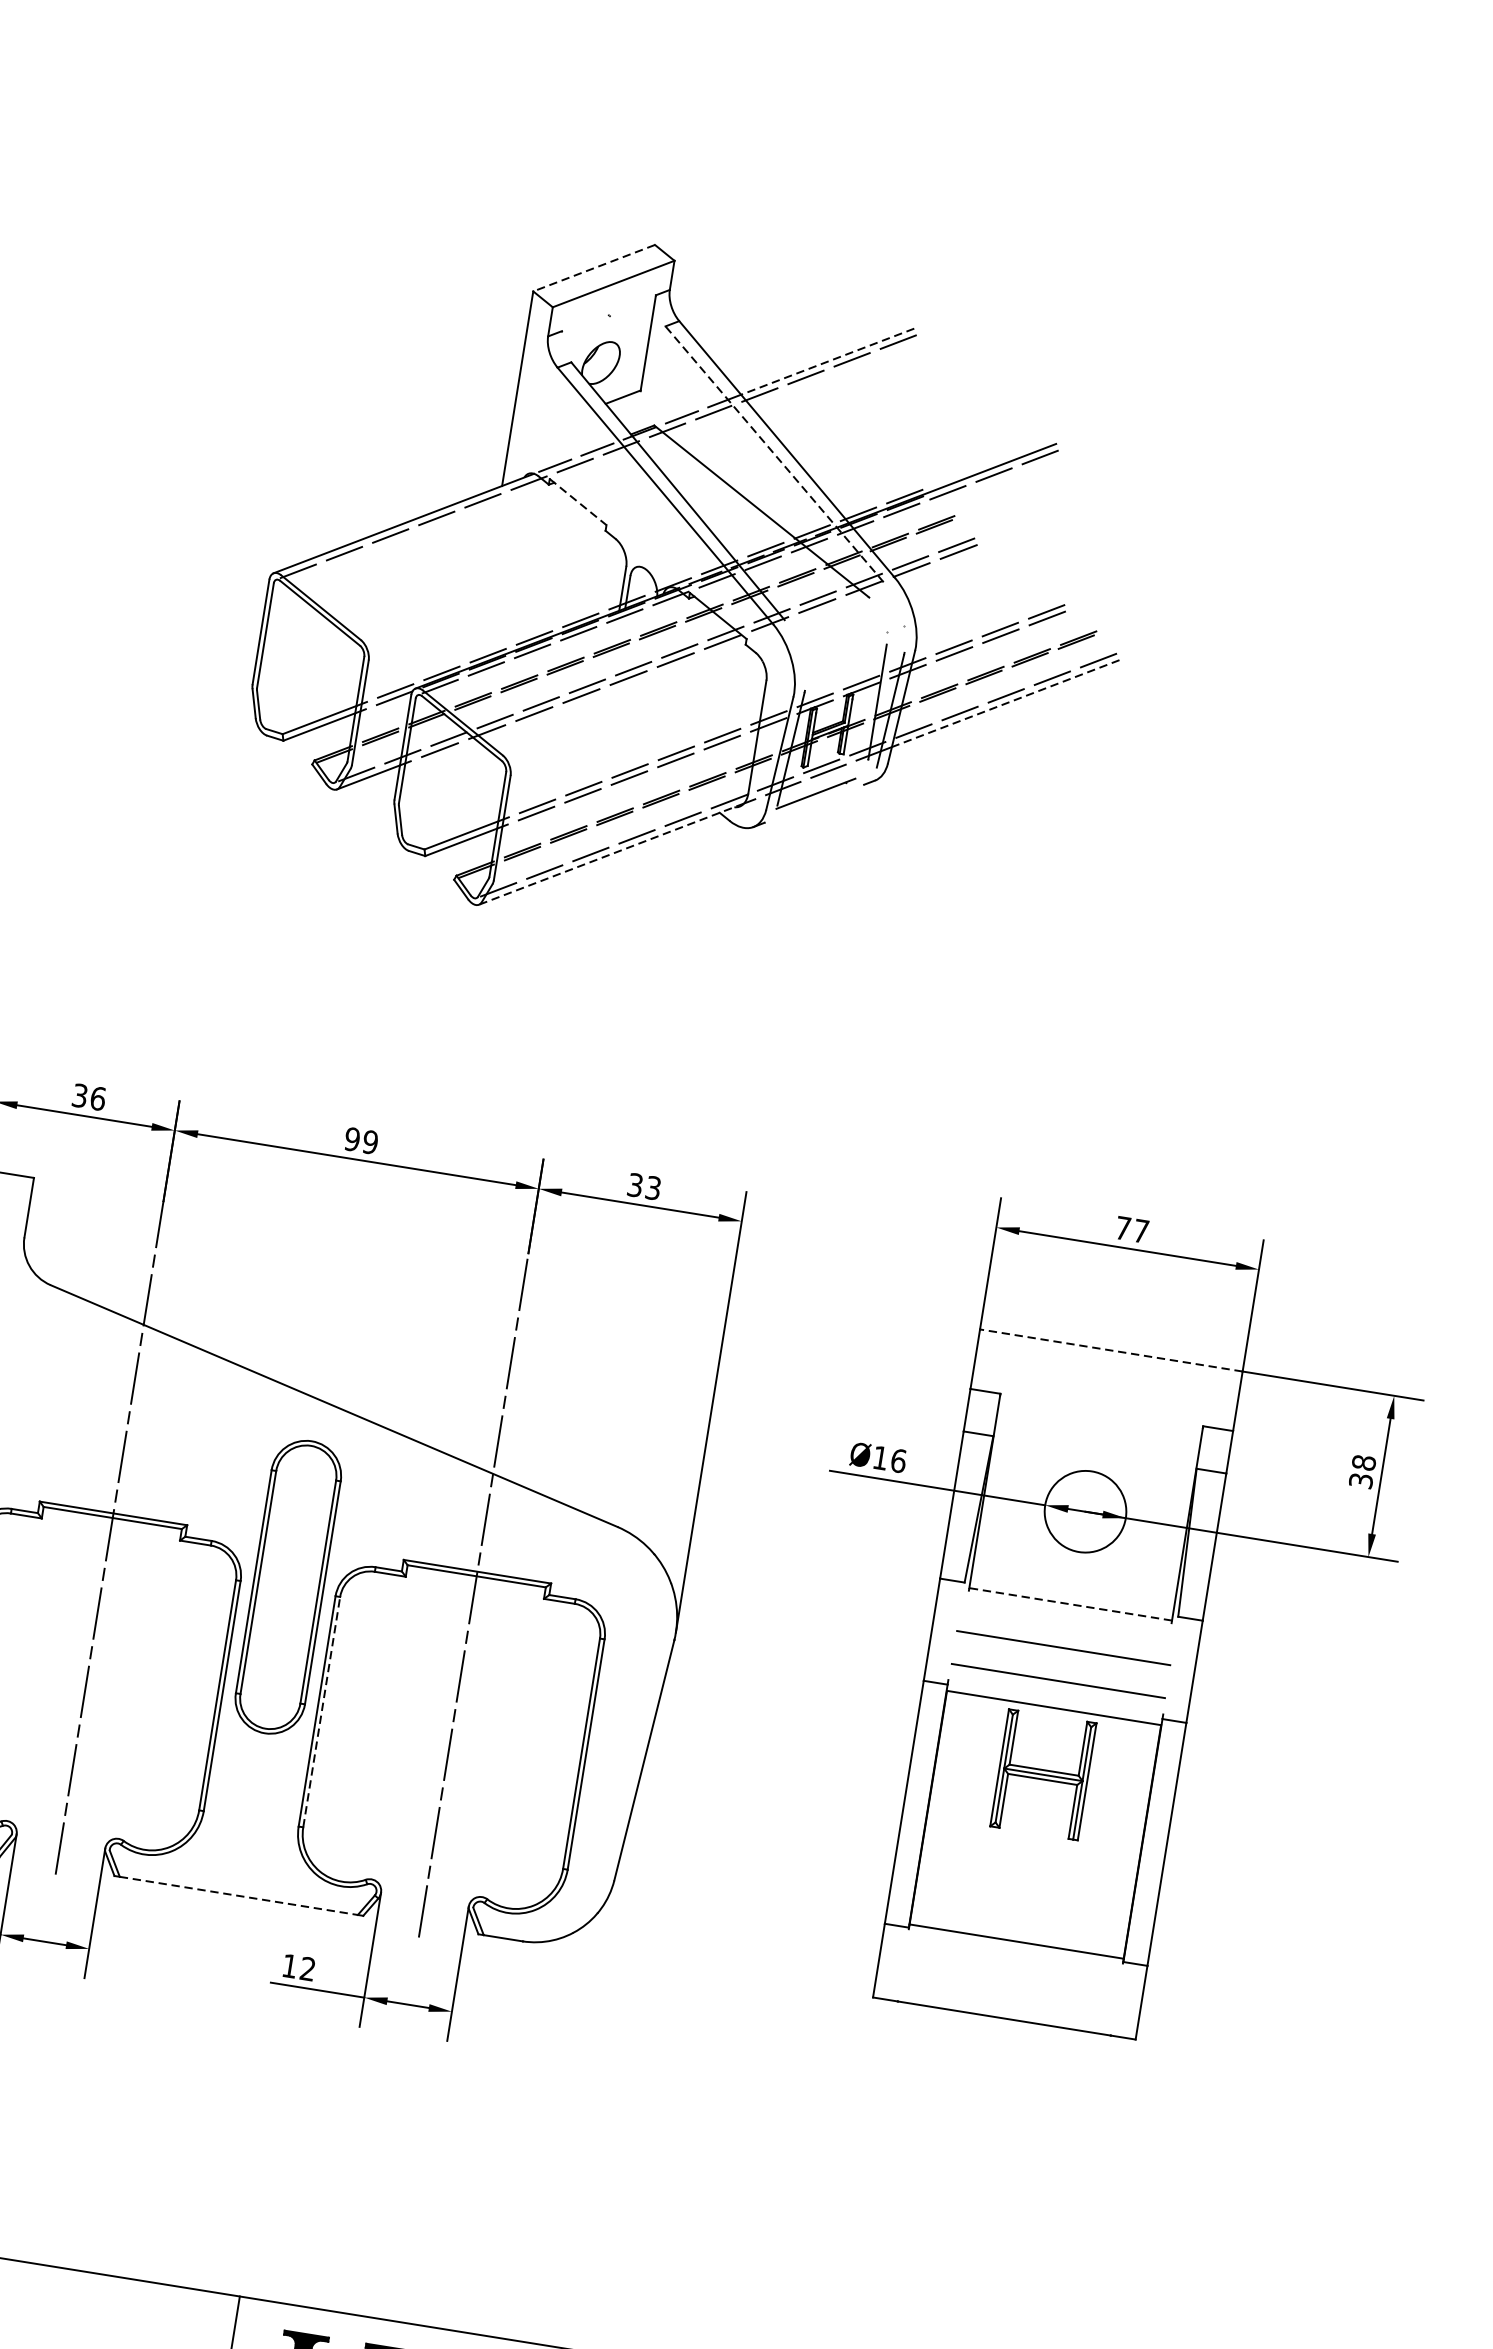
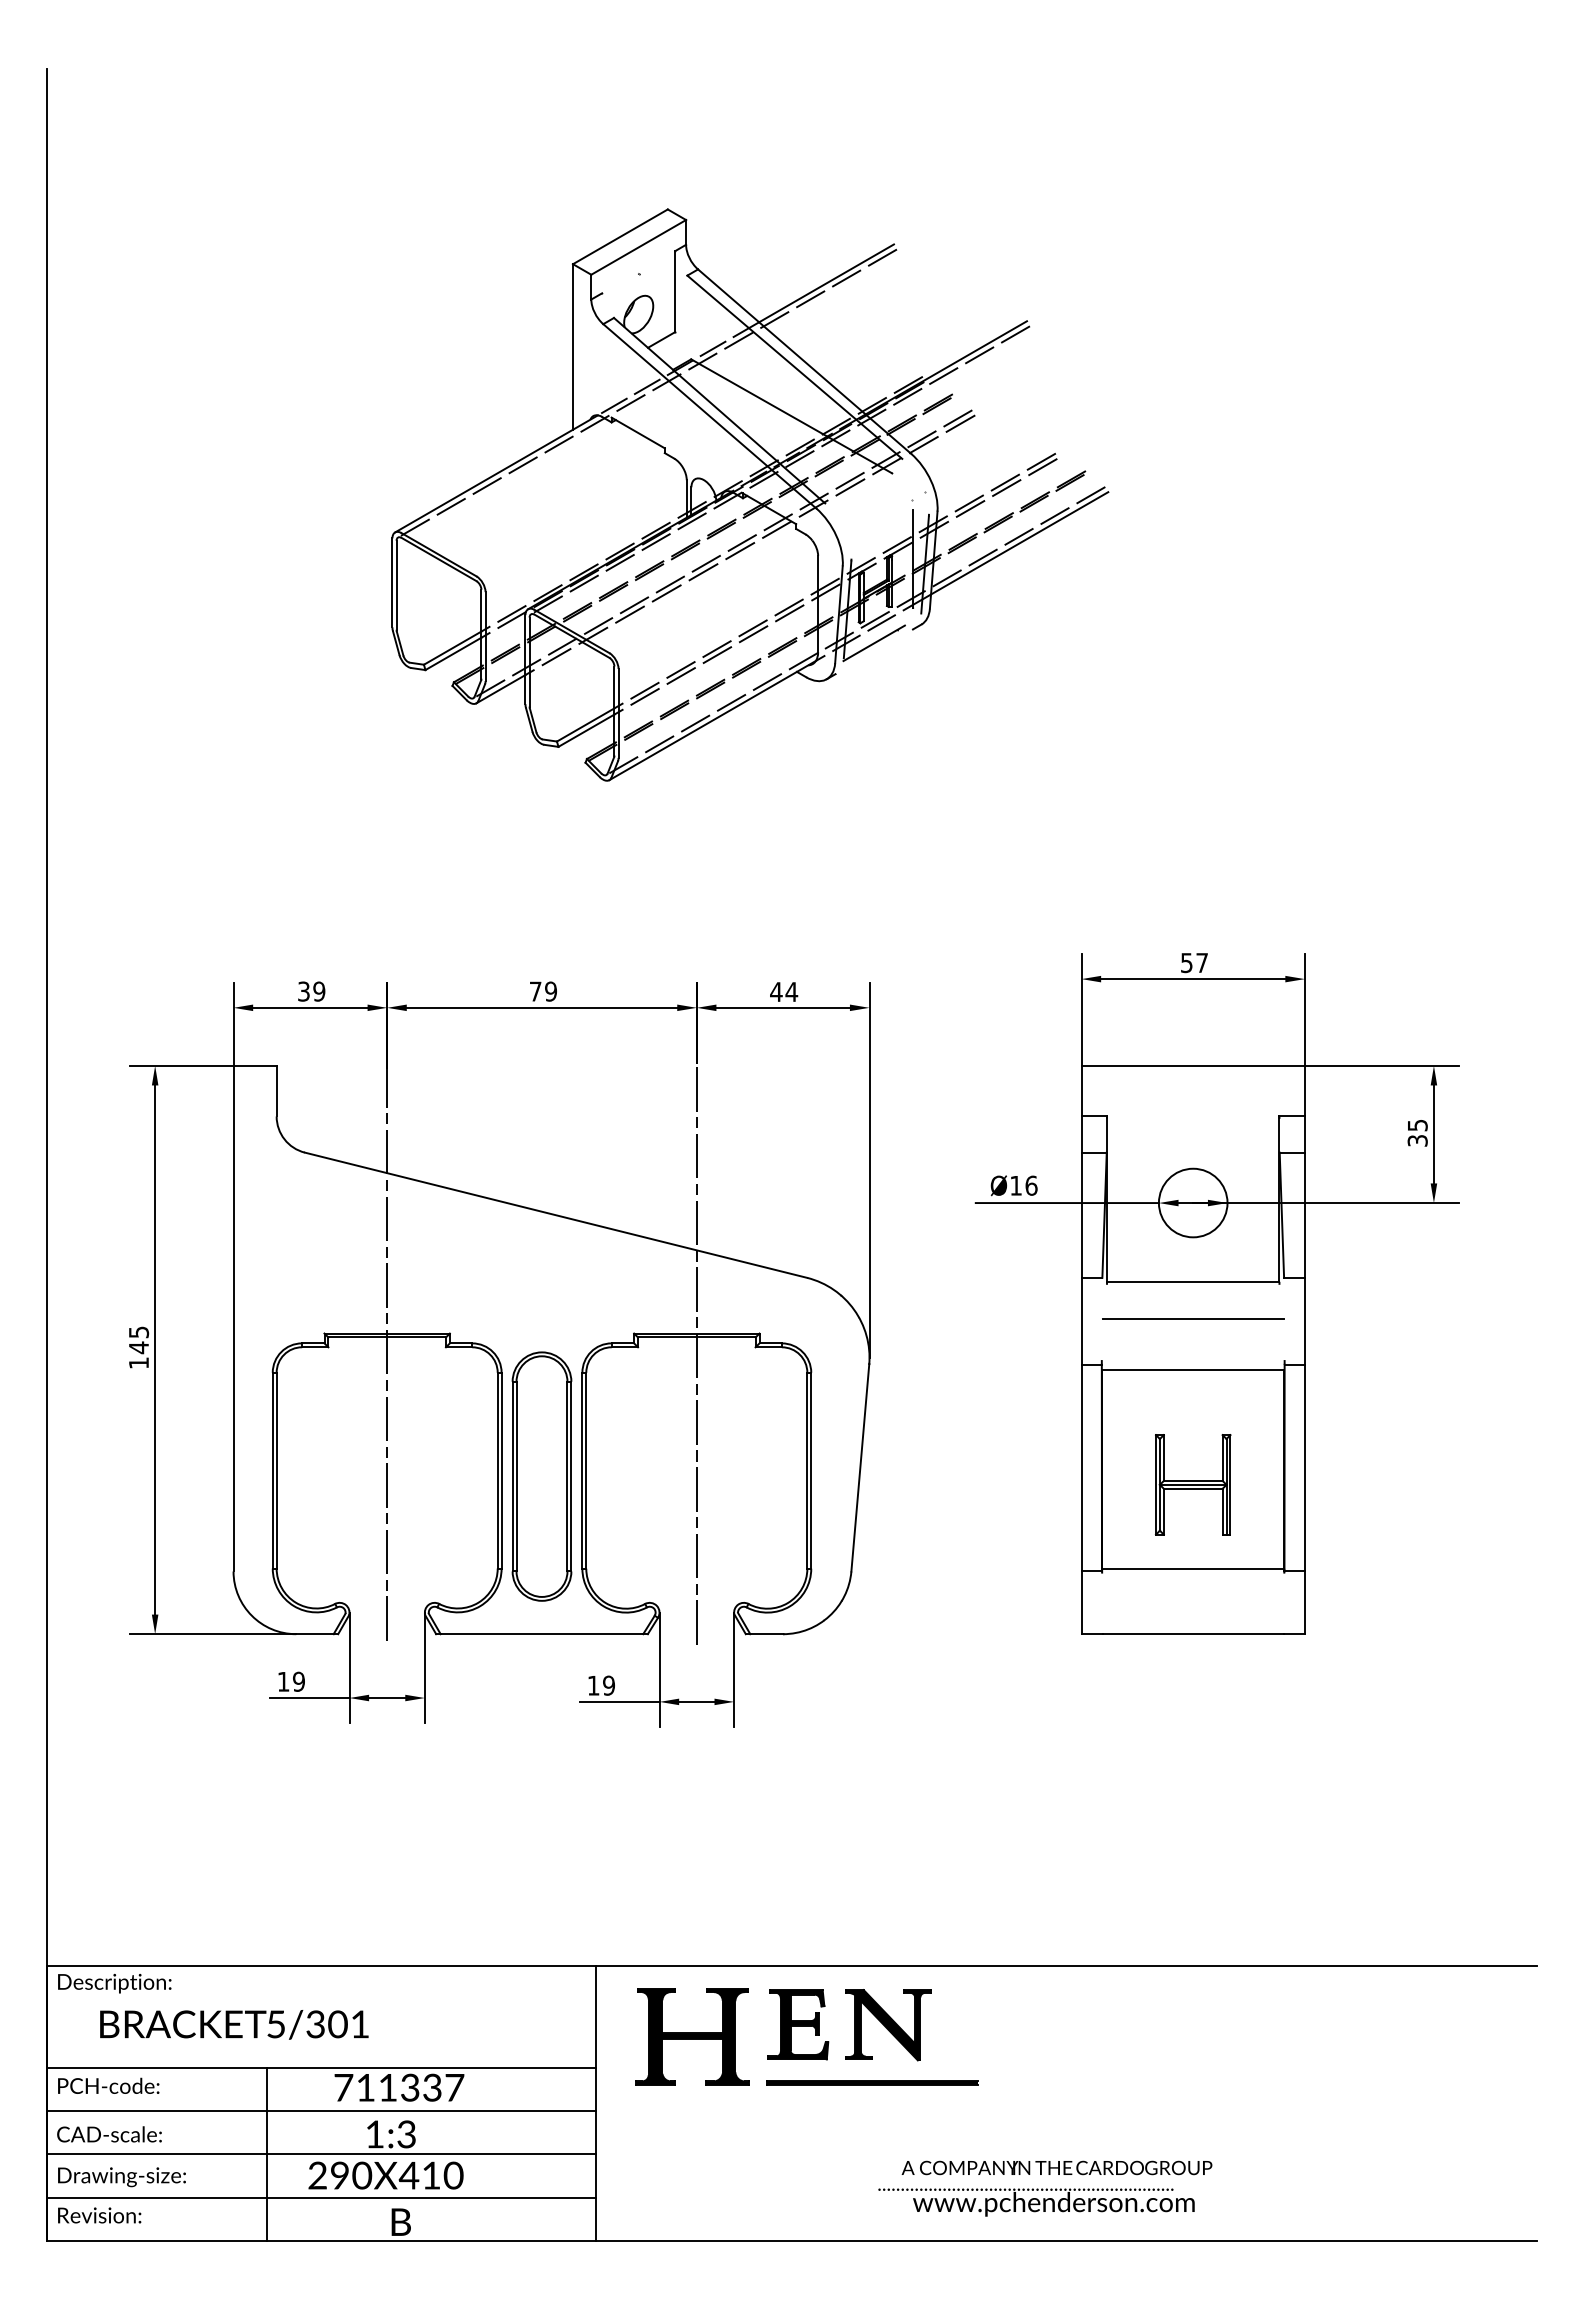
line: (594, 267) -> (620, 236), dashed -> solid
line: (827, 361) -> (826, 283), dashed -> solid
line: (774, 453) -> (794, 366), dashed -> solid
line: (578, 501) -> (638, 432), dashed -> solid
line: (1005, 703) -> (1019, 543), dashed -> solid
line: (611, 854) -> (712, 720), dashed -> solid
text: (98, 1098) -> (319, 991), 36 -> 39
text: (352, 1139) -> (535, 991), 99 -> 79
text: (644, 1187) -> (784, 992), 33 -> 44
text: (1122, 1228) -> (1186, 963), 77 -> 57
line: (1111, 1350) -> (1193, 1065), dashed -> solid
text: (1363, 1462) -> (1417, 1125), 38 -> 35
part: (287, 1587) -> (541, 1476), moved
line: (1069, 1603) -> (1192, 1281), dashed -> solid
line: (1058, 1680) -> (1193, 1346), removed
line: (322, 1711) -> (586, 1470), dashed -> solid
part: (1043, 1774) -> (1193, 1484), moved
line: (239, 1896) -> (542, 1634), dashed -> solid
text: (307, 1968) -> (608, 1685), 12 -> 19

